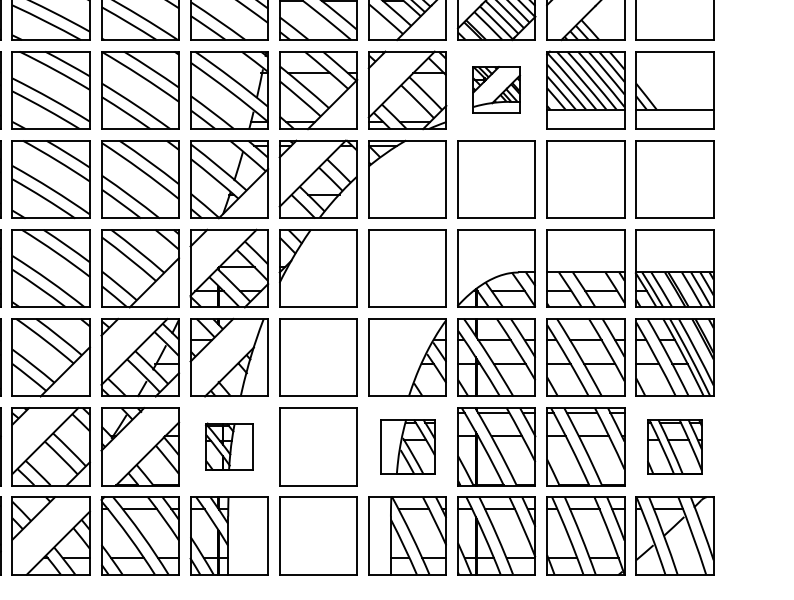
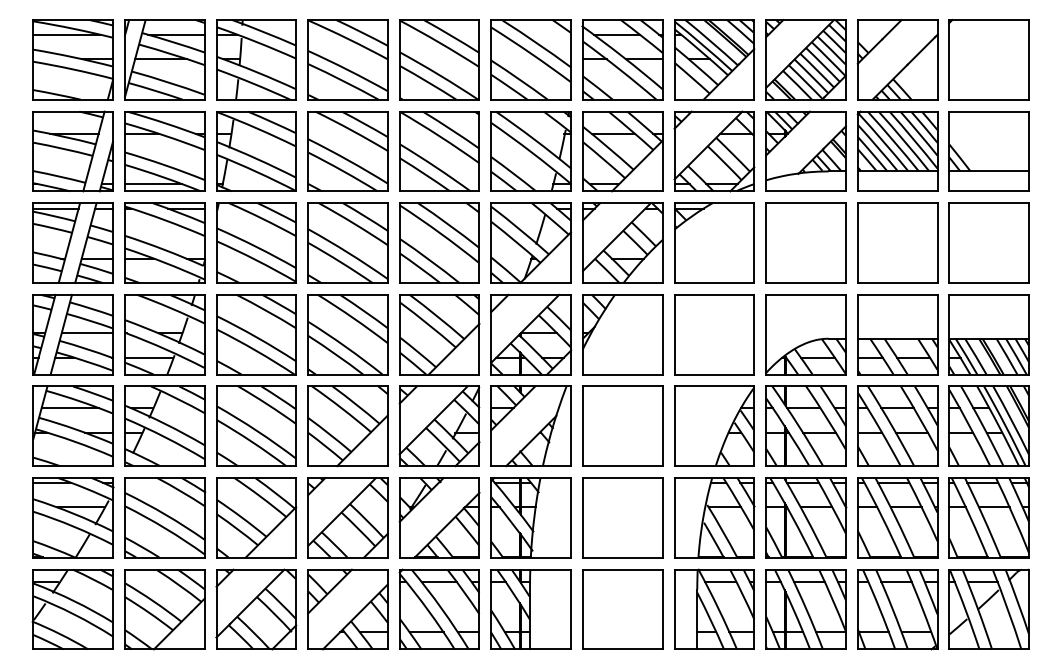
part: (496, 89) -> (805, 150), size x1.67
part: (228, 446) -> (530, 517), size x1.67
part: (407, 446) -> (714, 517), size x1.43
part: (674, 446) -> (988, 517), size x1.43

